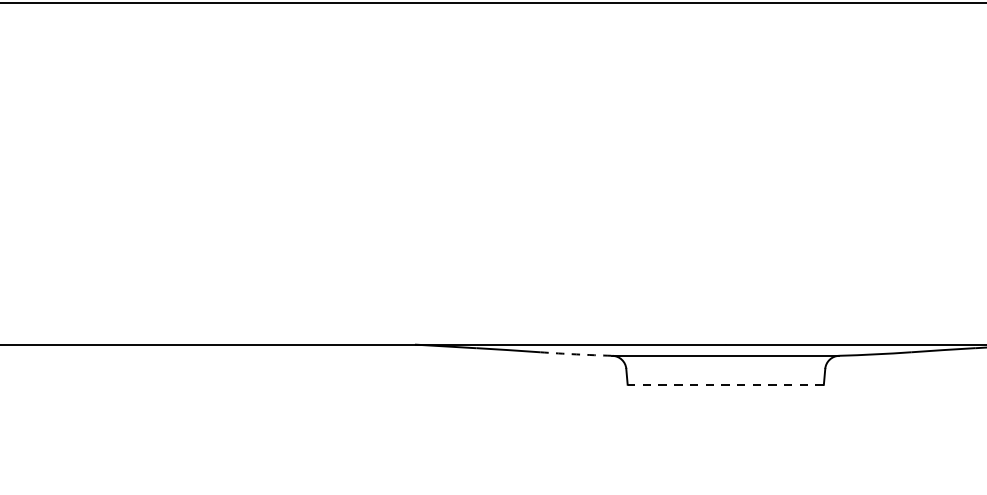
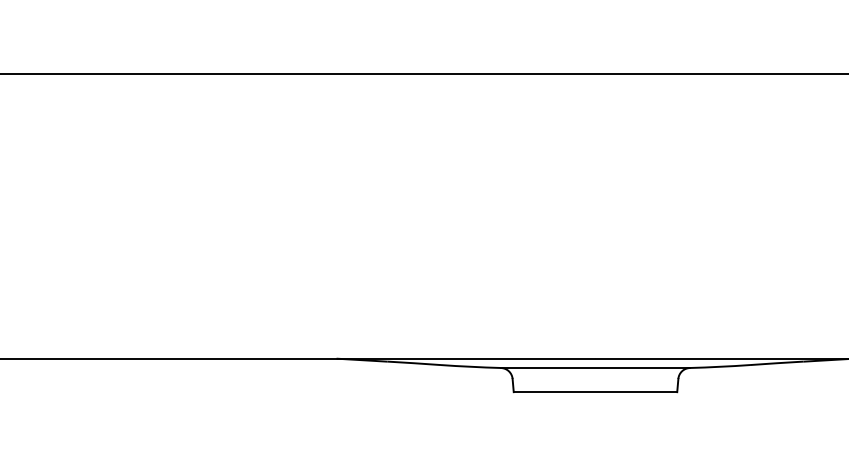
arc: (575, 354) -> (470, 366), dashed -> solid
line: (725, 385) -> (595, 392), dashed -> solid

